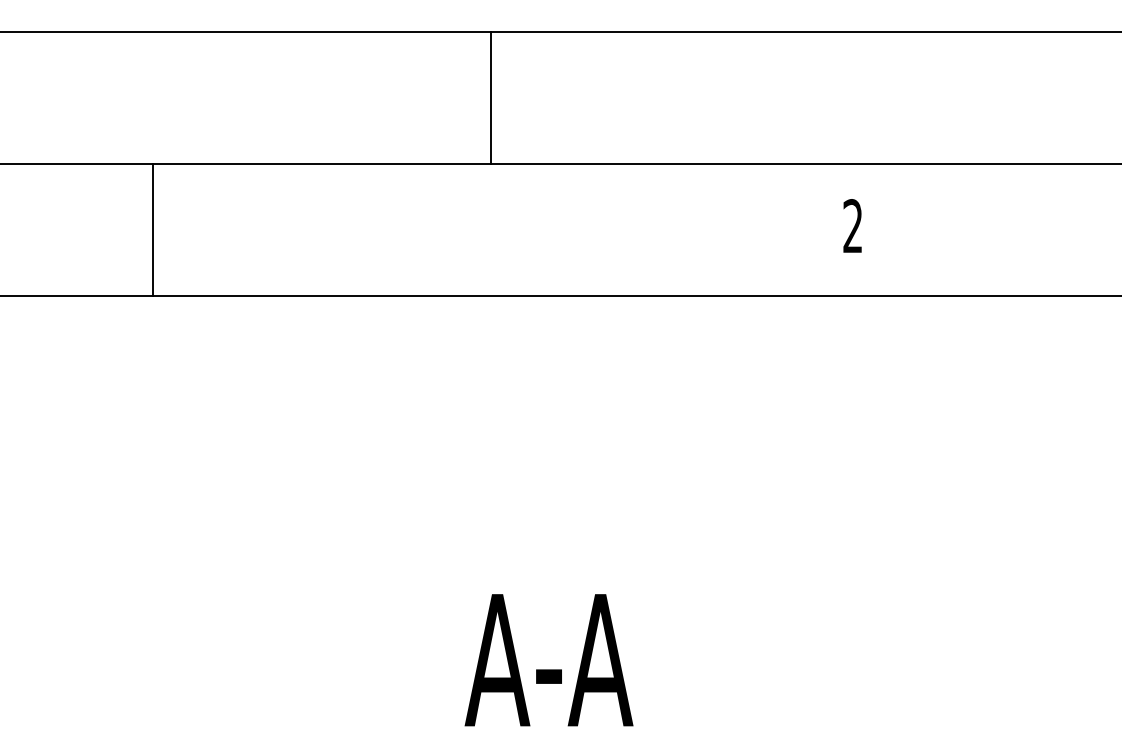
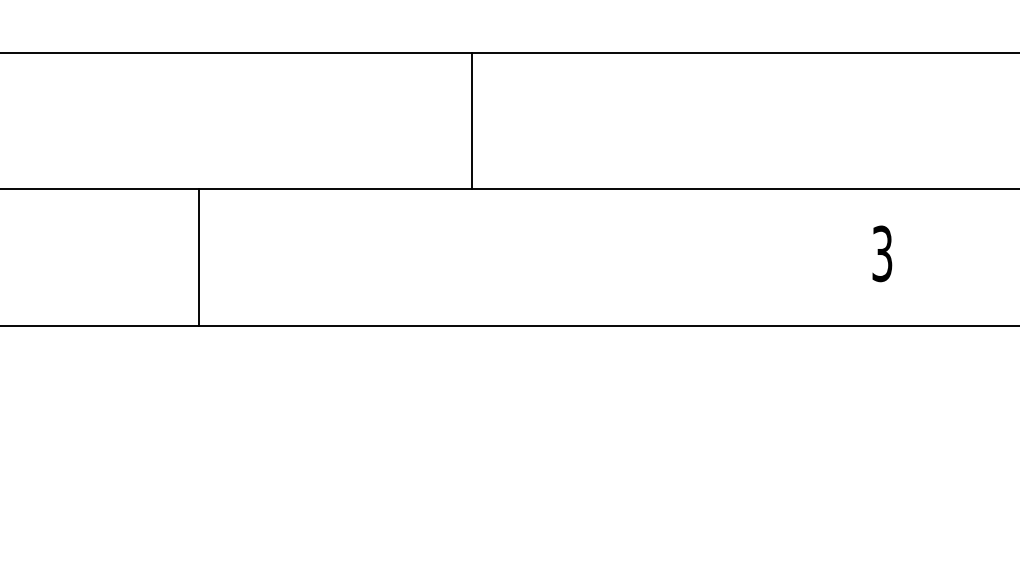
line: (491, 97) -> (472, 120), moved
text: (852, 226) -> (881, 254), 2 -> 3
line: (152, 229) -> (198, 257), moved

